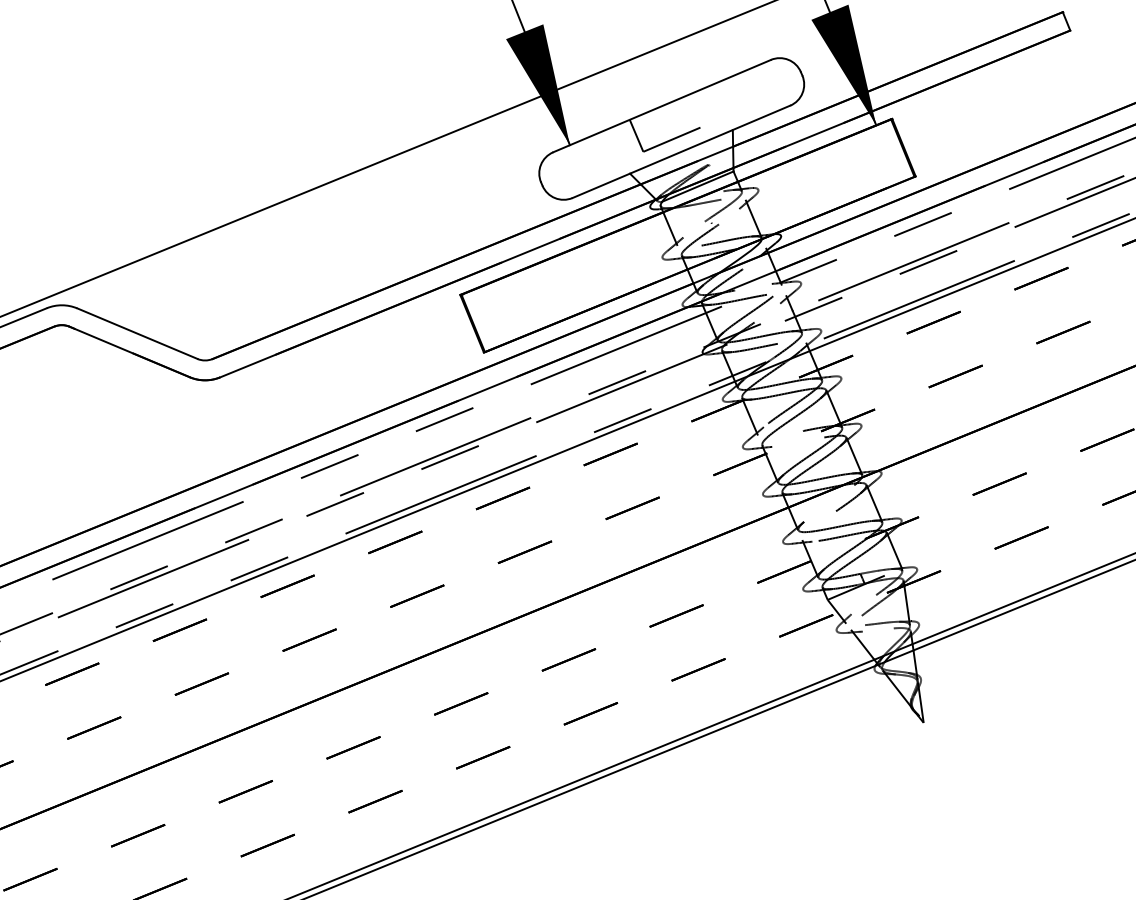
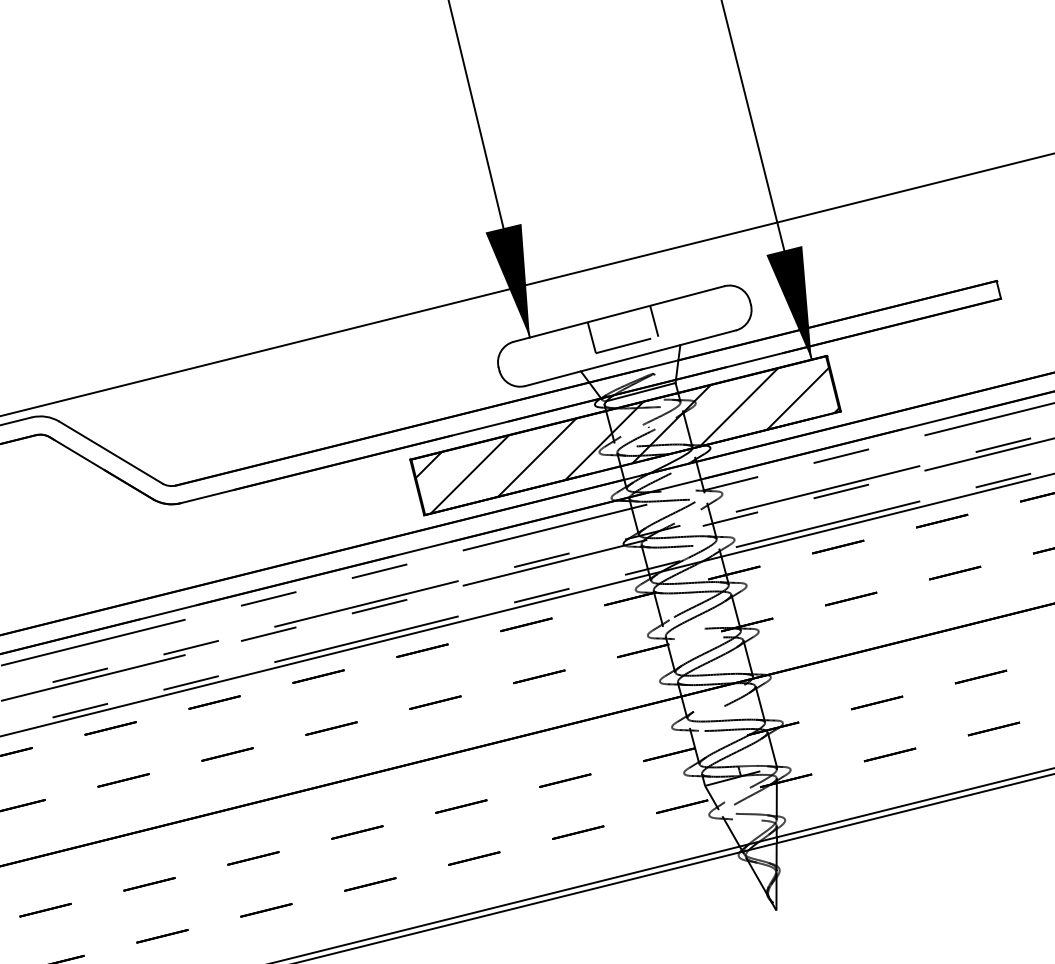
line: (701, 107) -> (654, 320), added
hatch: (690, 240) -> (627, 440), added

